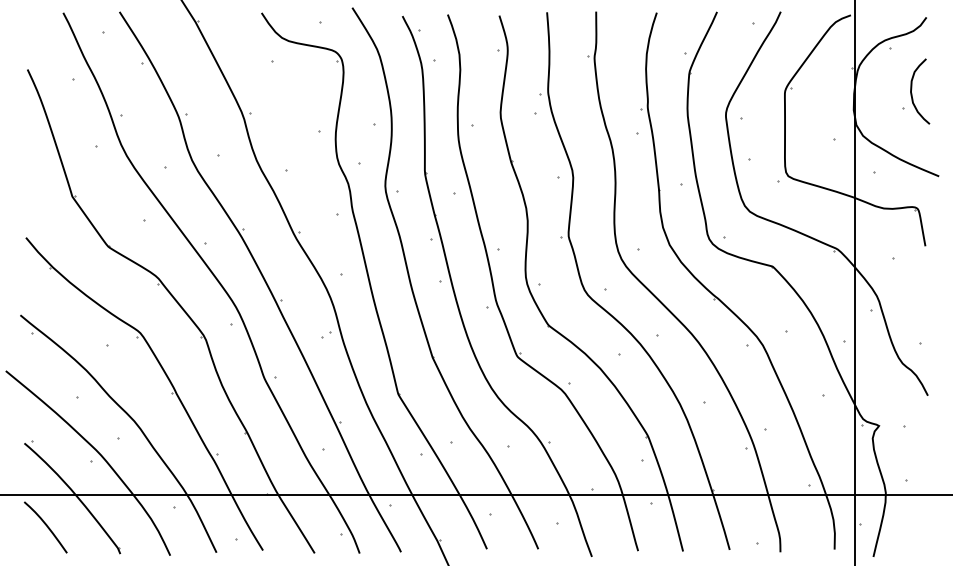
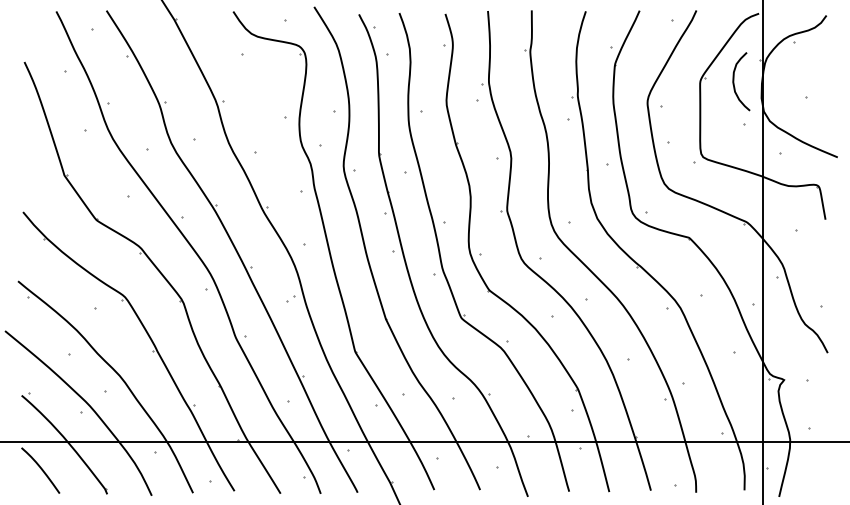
curve: (912, 89) -> (734, 79), moved

